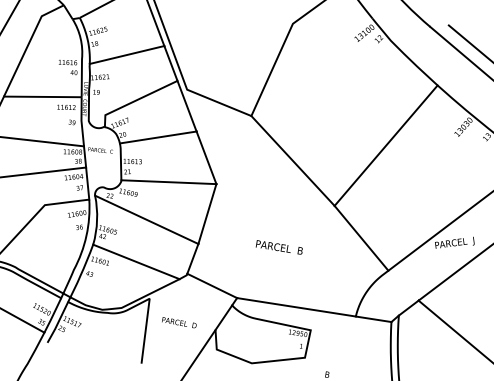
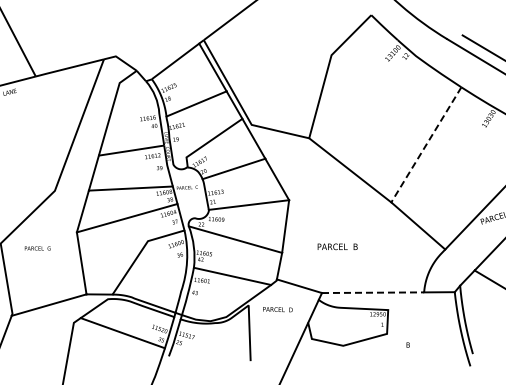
line: (386, 146) -> (426, 145), solid -> dashed
text: (279, 247) -> (337, 246), moved
line: (297, 307) -> (373, 292), solid -> dashed
text: (178, 322) -> (277, 309), moved

